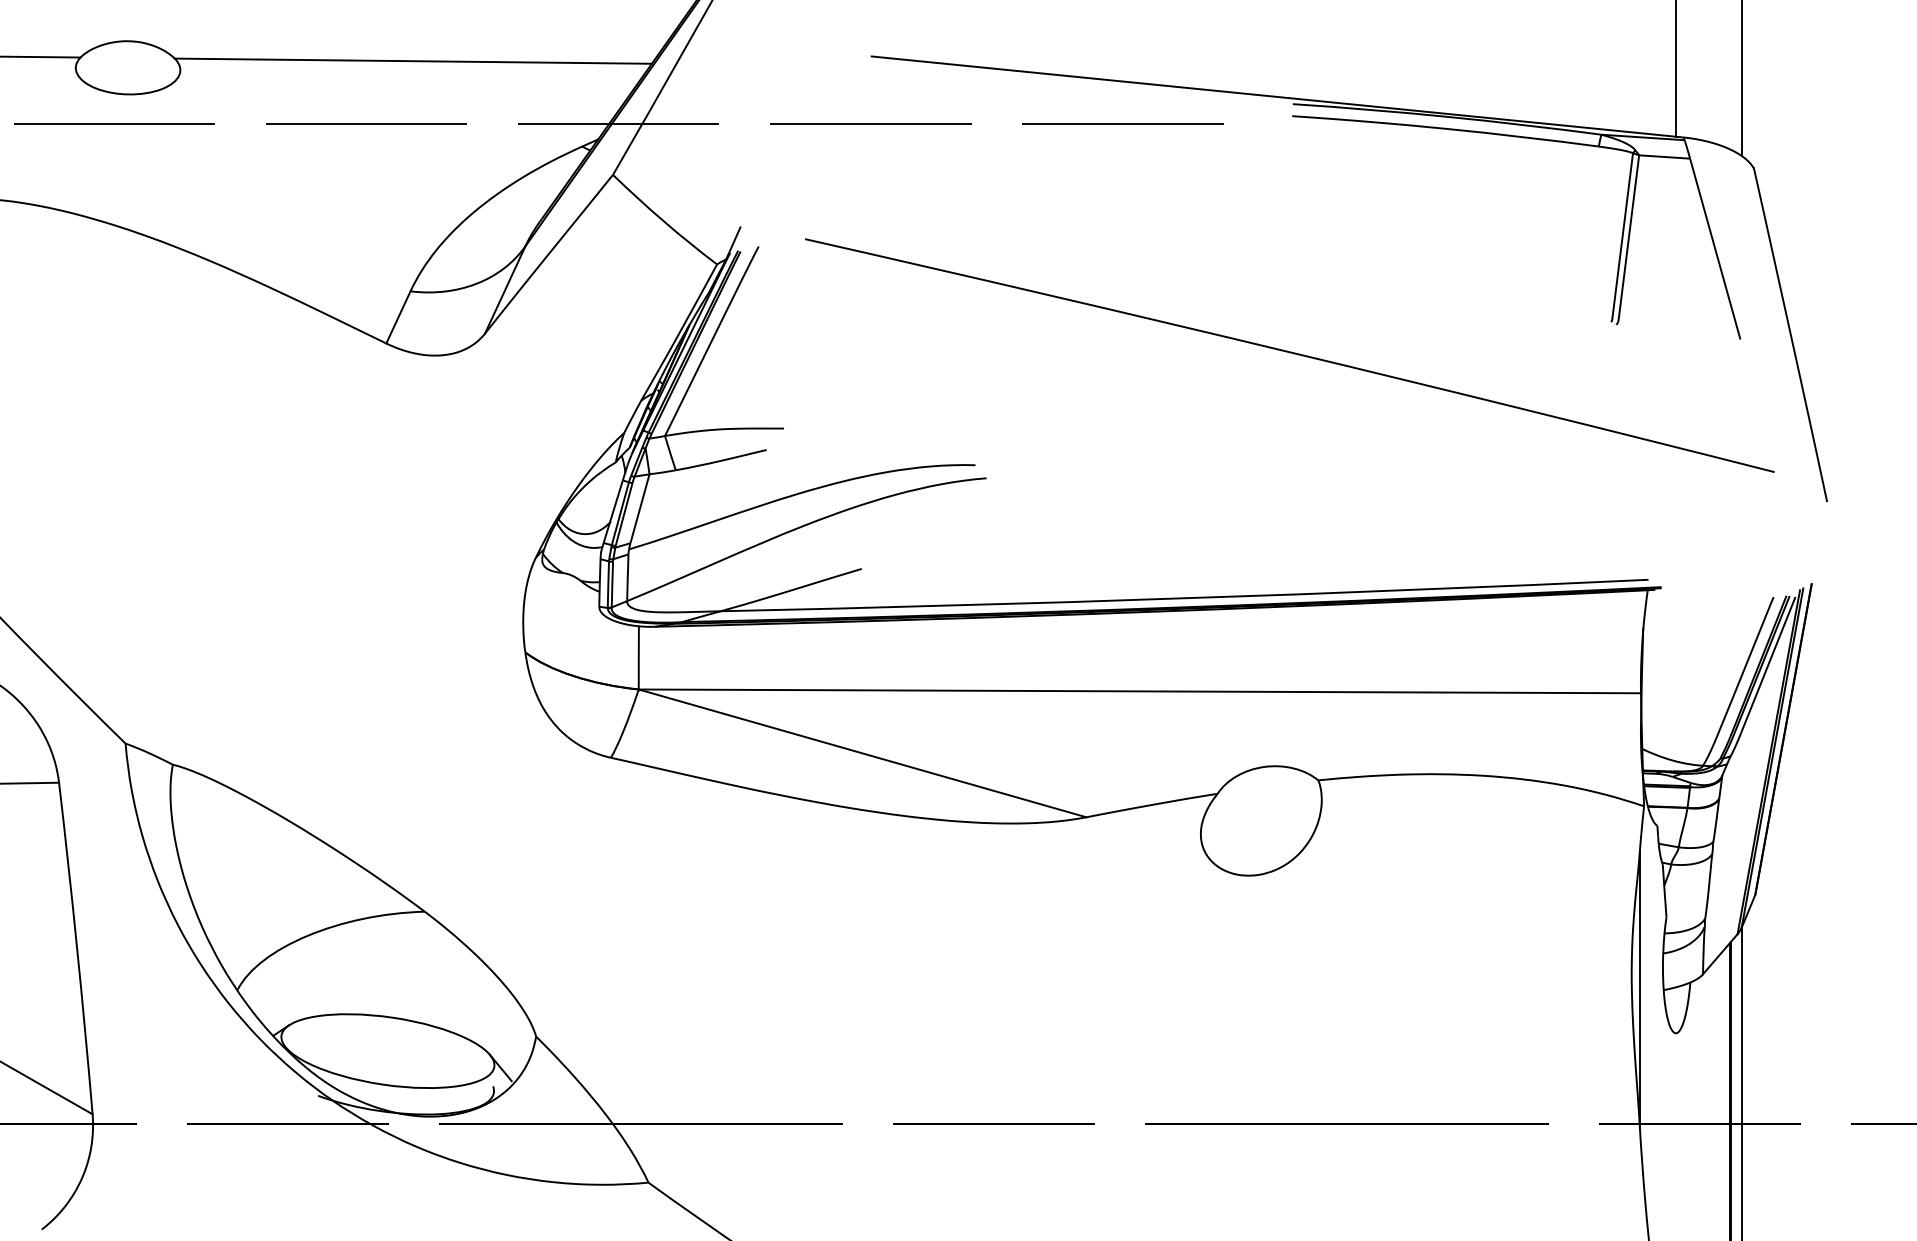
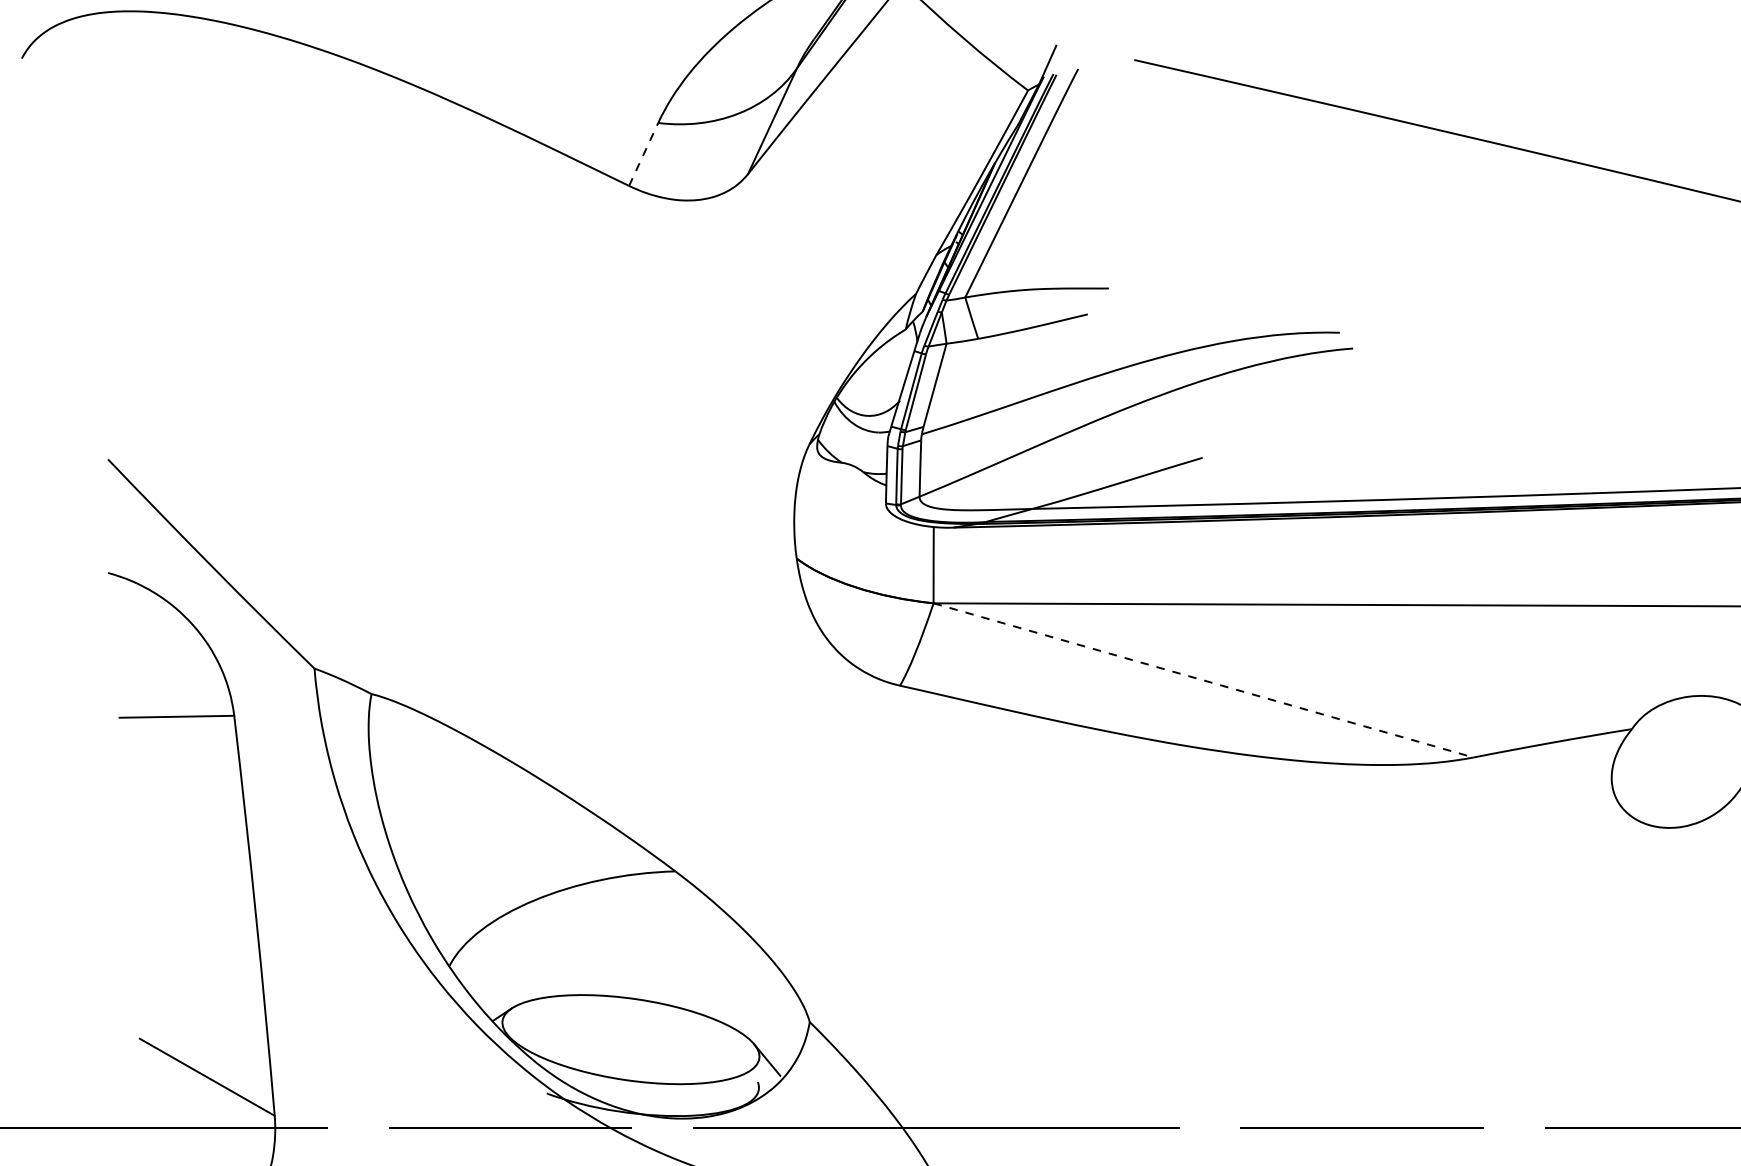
line: (398, 317) -> (643, 154), solid -> dashed
line: (862, 753) -> (1203, 680), solid -> dashed

